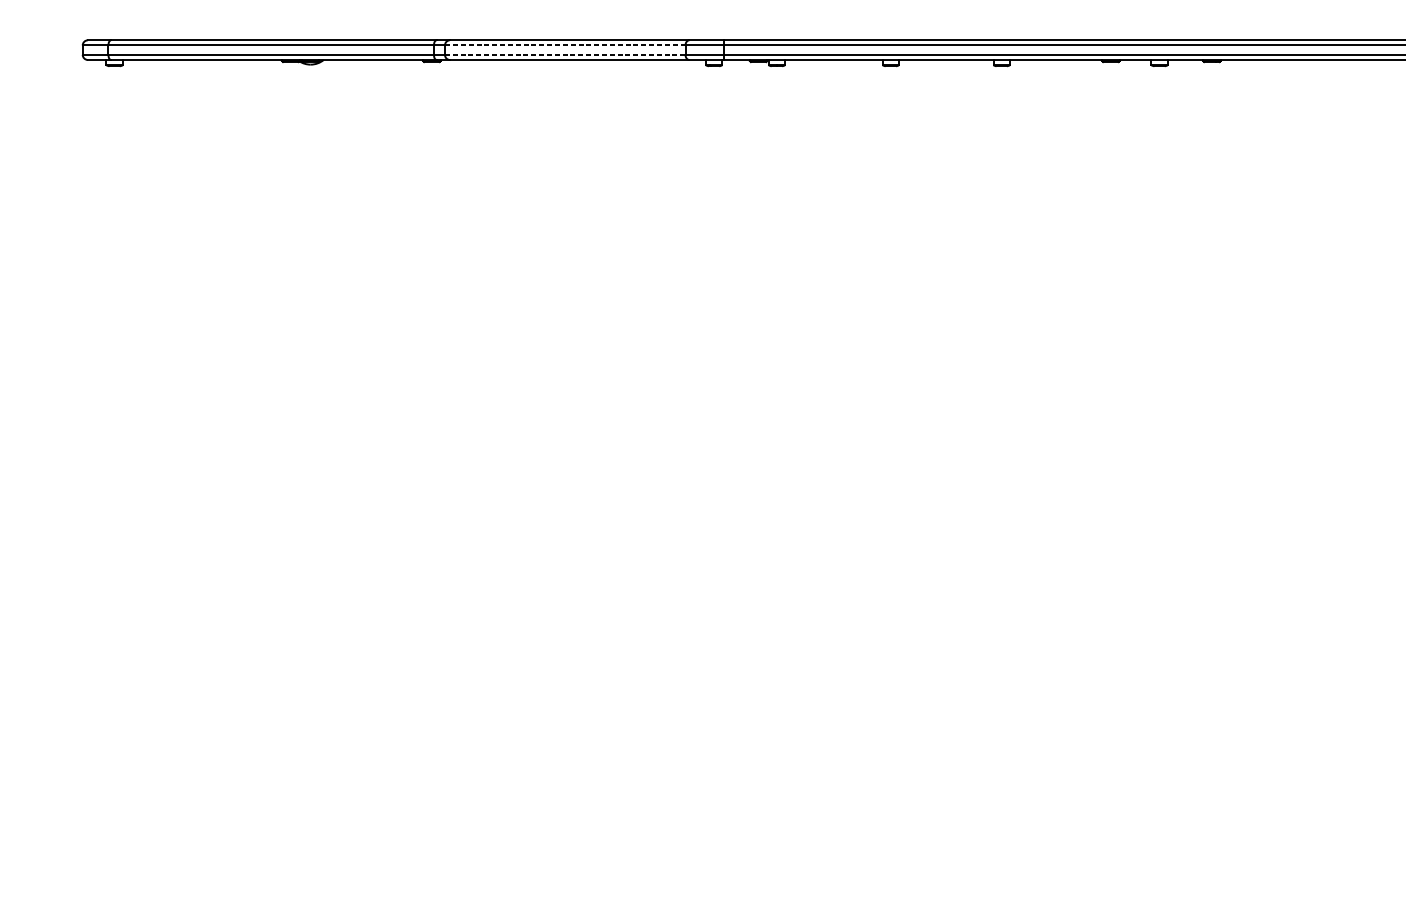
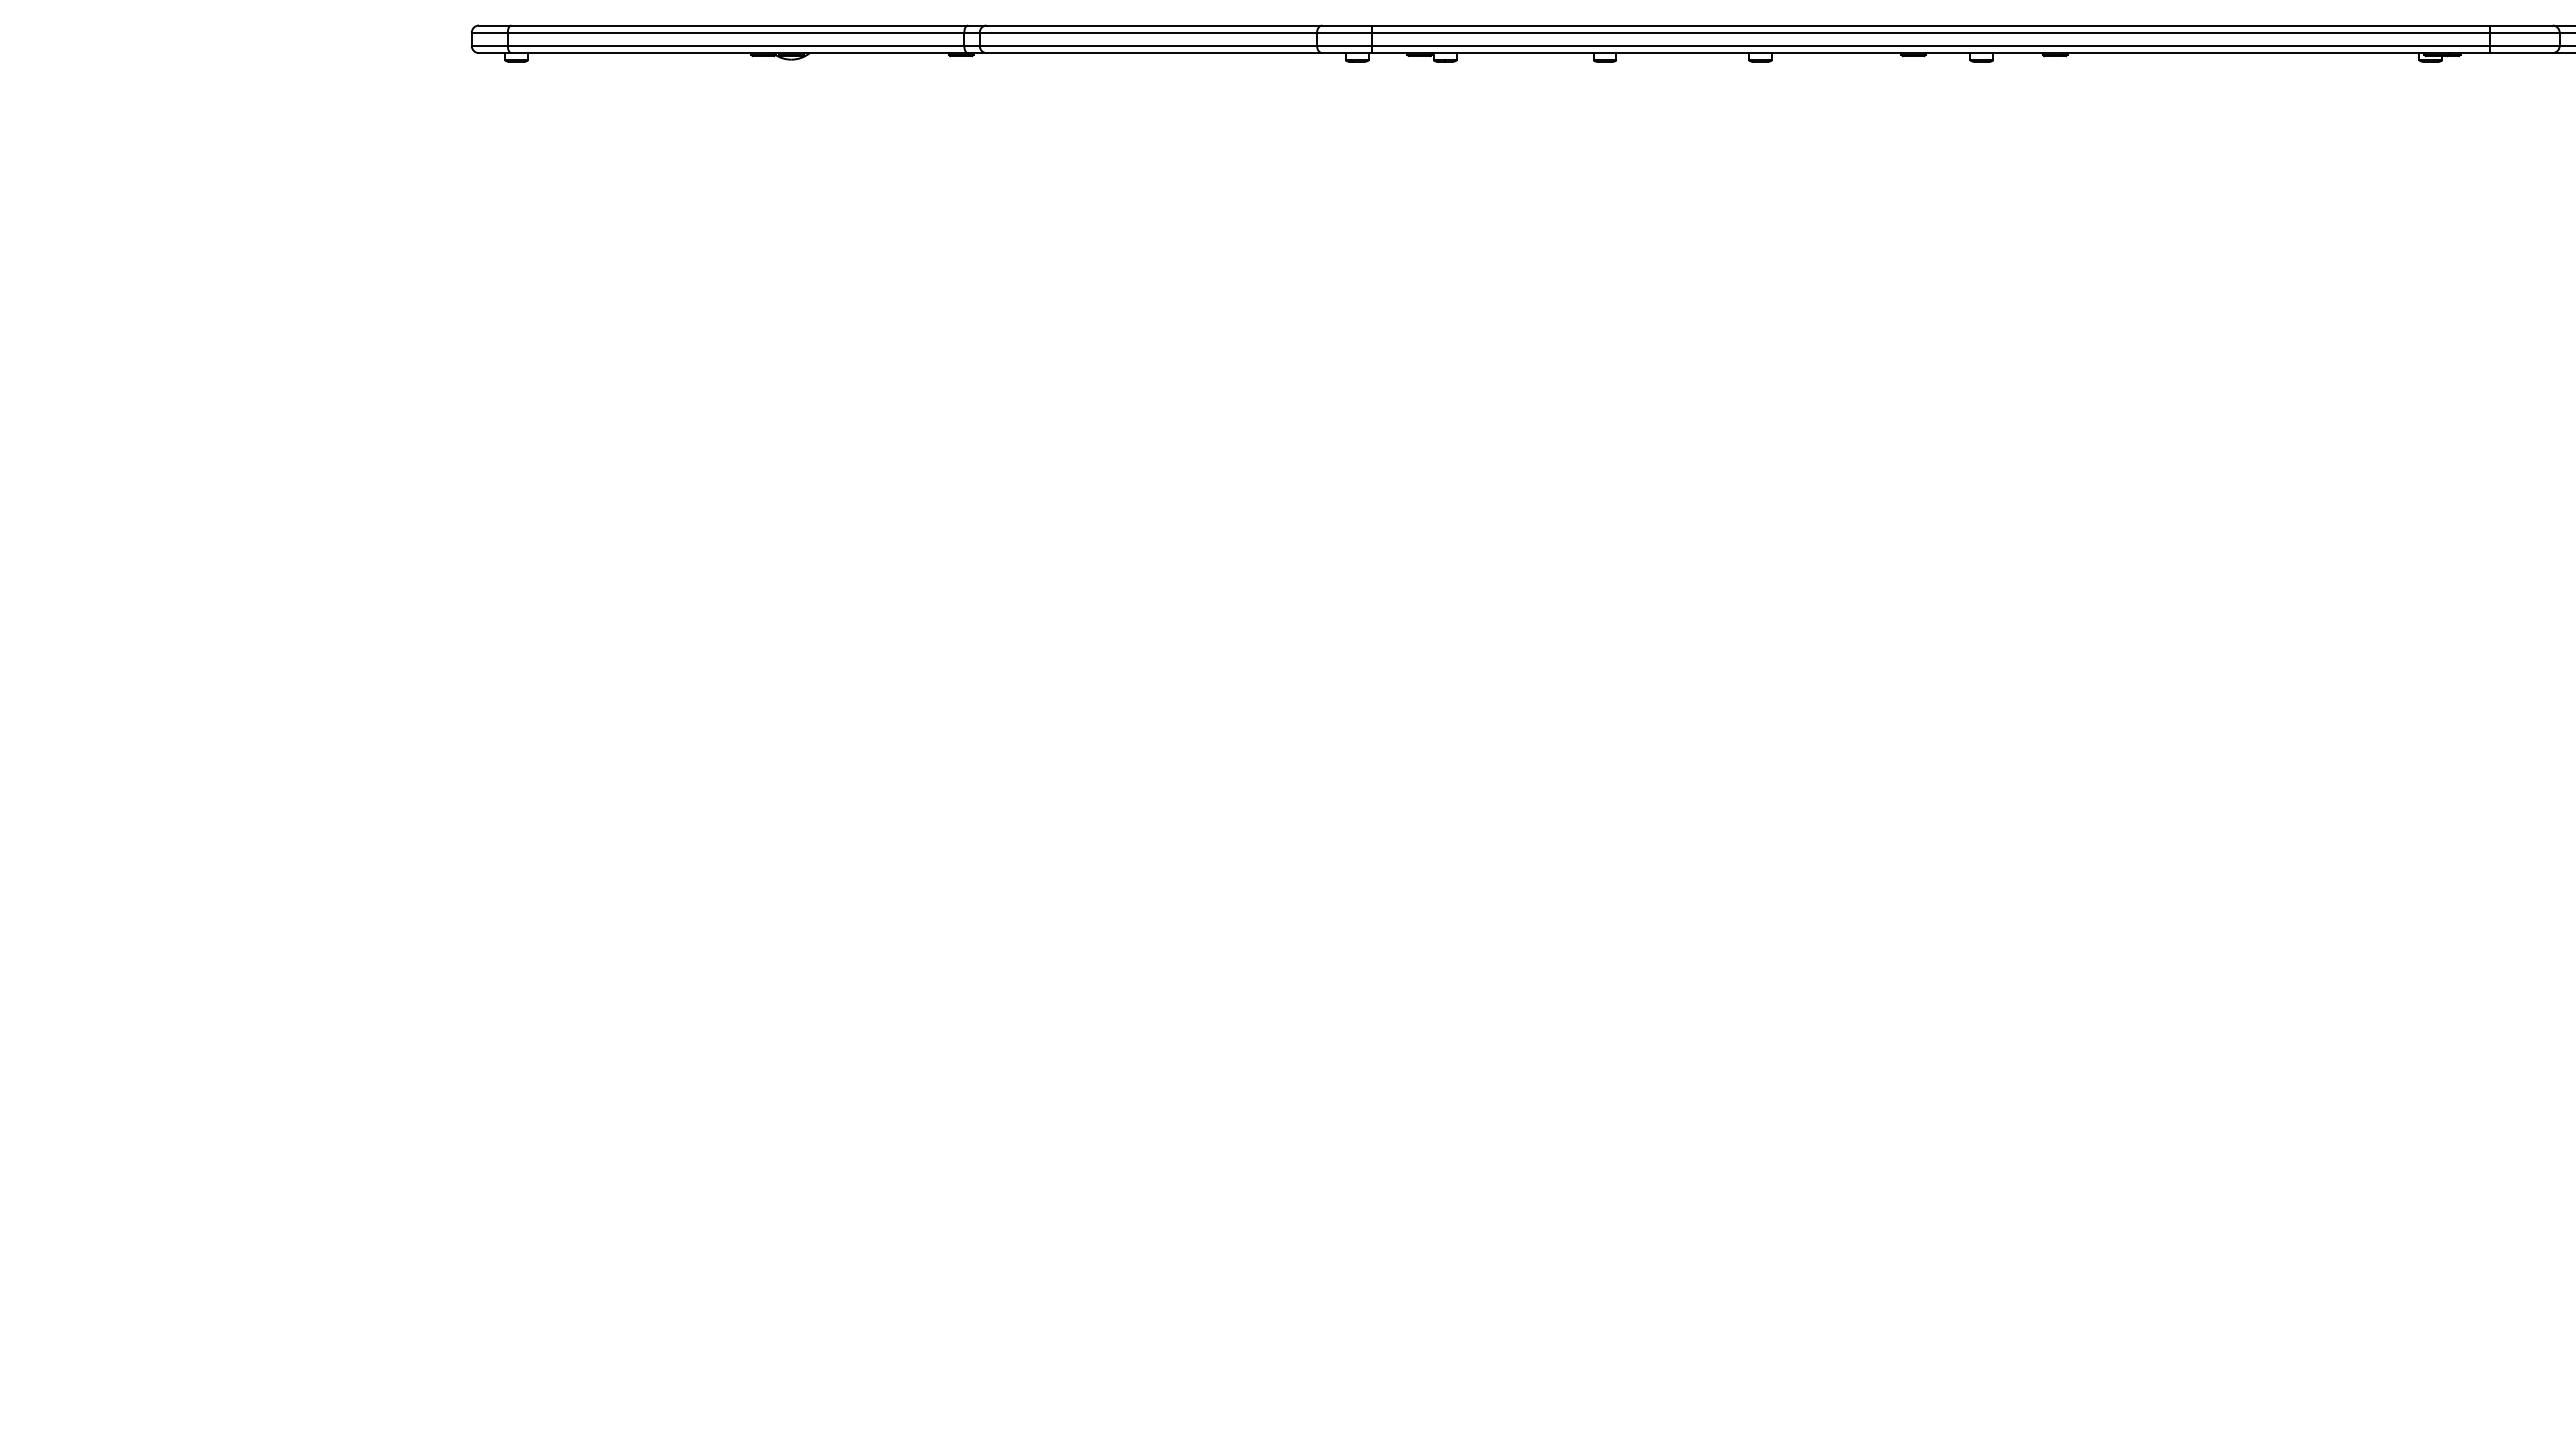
line: (565, 45) -> (1148, 32), dashed -> solid
line: (565, 54) -> (1148, 45), dashed -> solid

